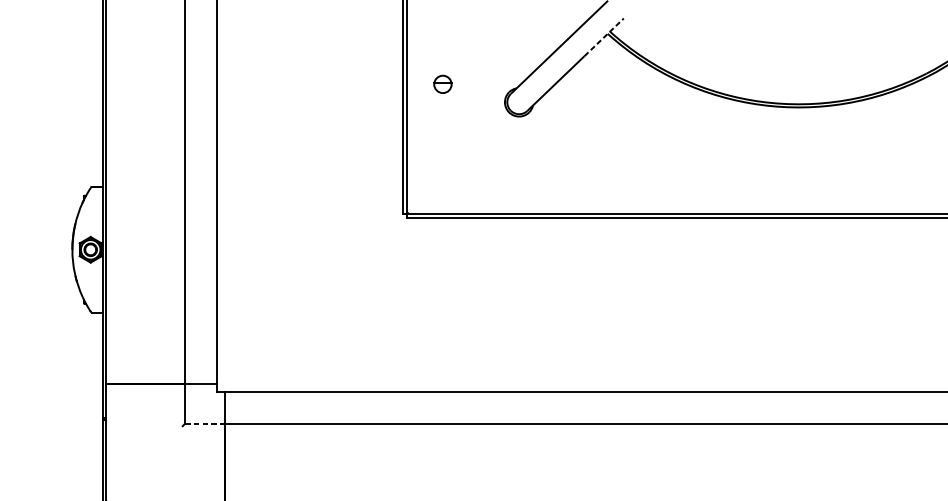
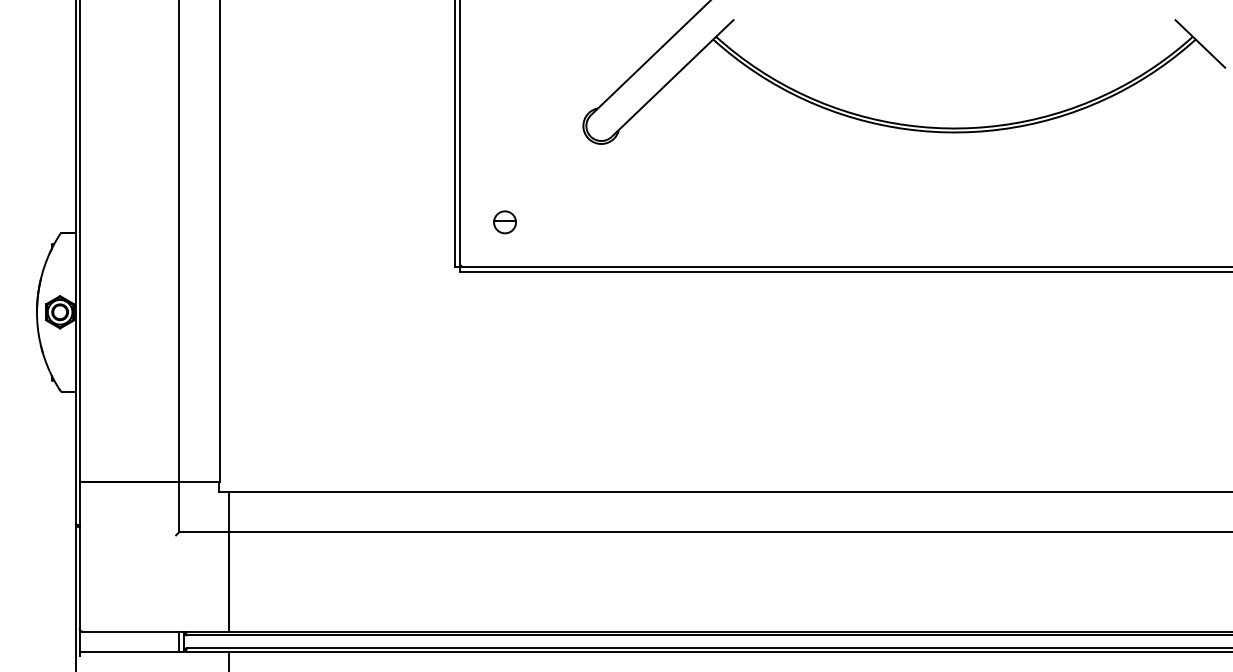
line: (604, 37) -> (709, 43), dashed -> solid
part: (442, 84) -> (504, 222), moved
line: (204, 424) -> (204, 532), dashed -> solid

